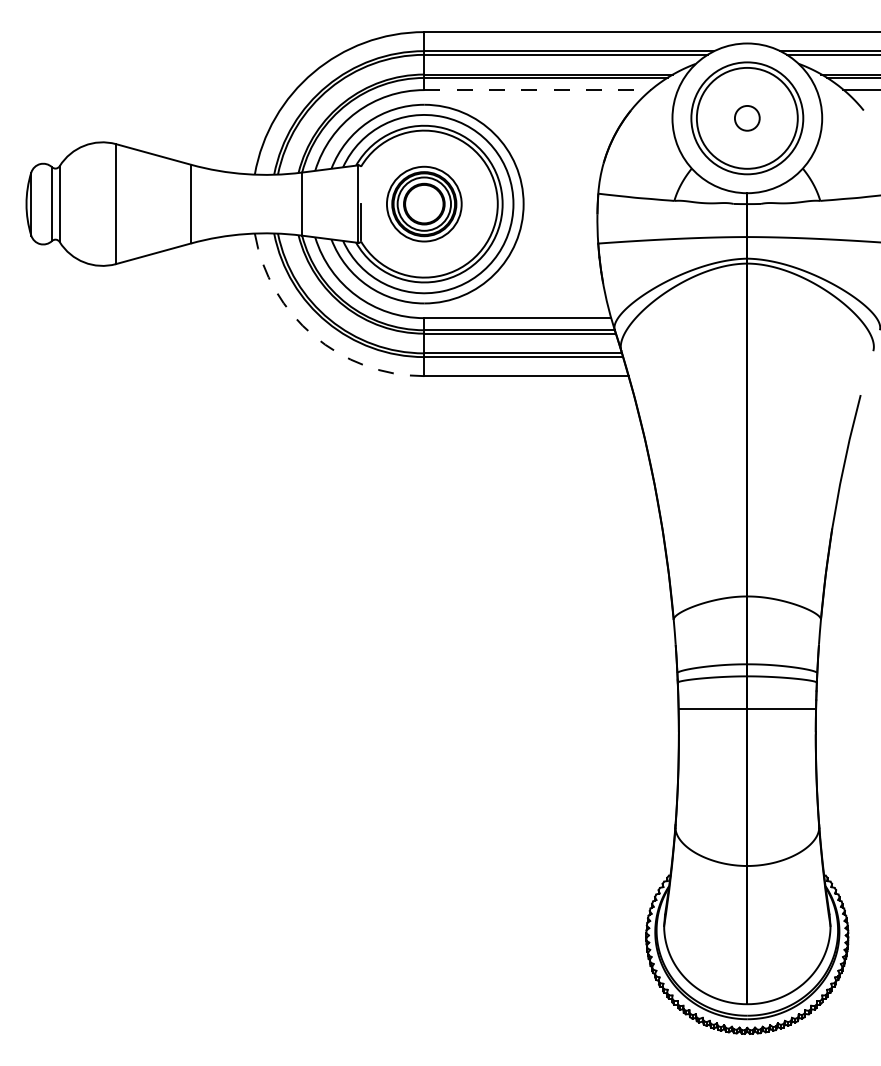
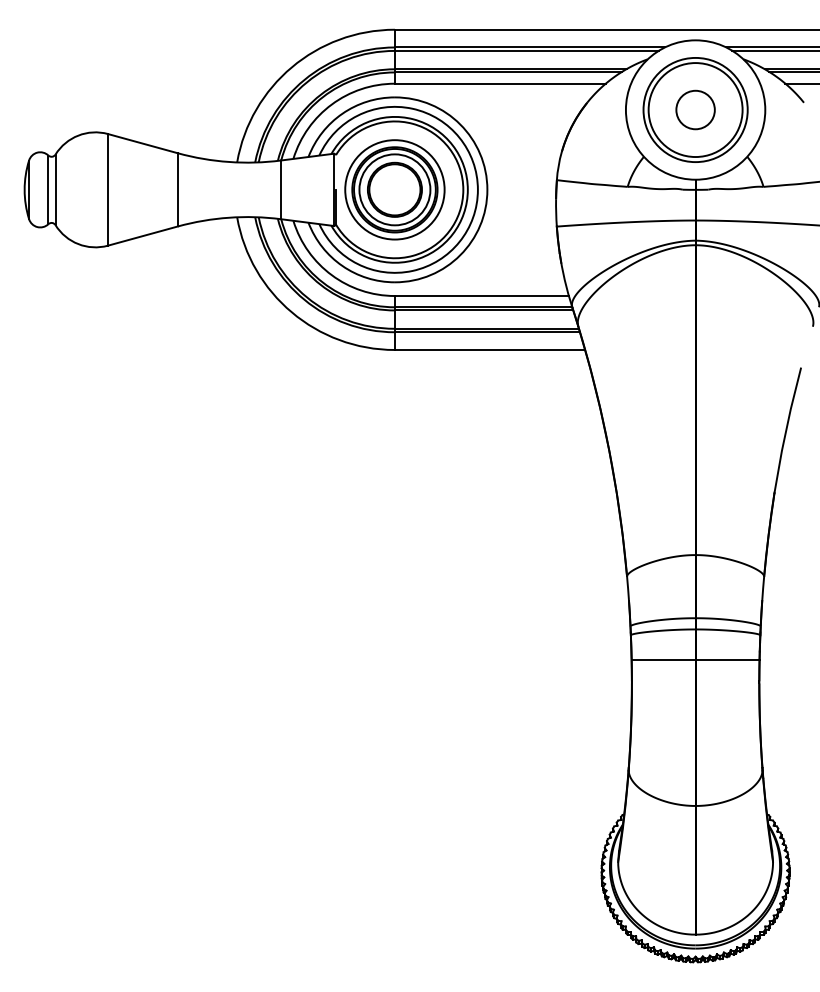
line: (537, 89) -> (500, 83), dashed -> solid
circle: (747, 117) -> (695, 109), size x1.67
part: (423, 203) -> (394, 189), size x1.43
arc: (313, 335) -> (291, 312), dashed -> solid

